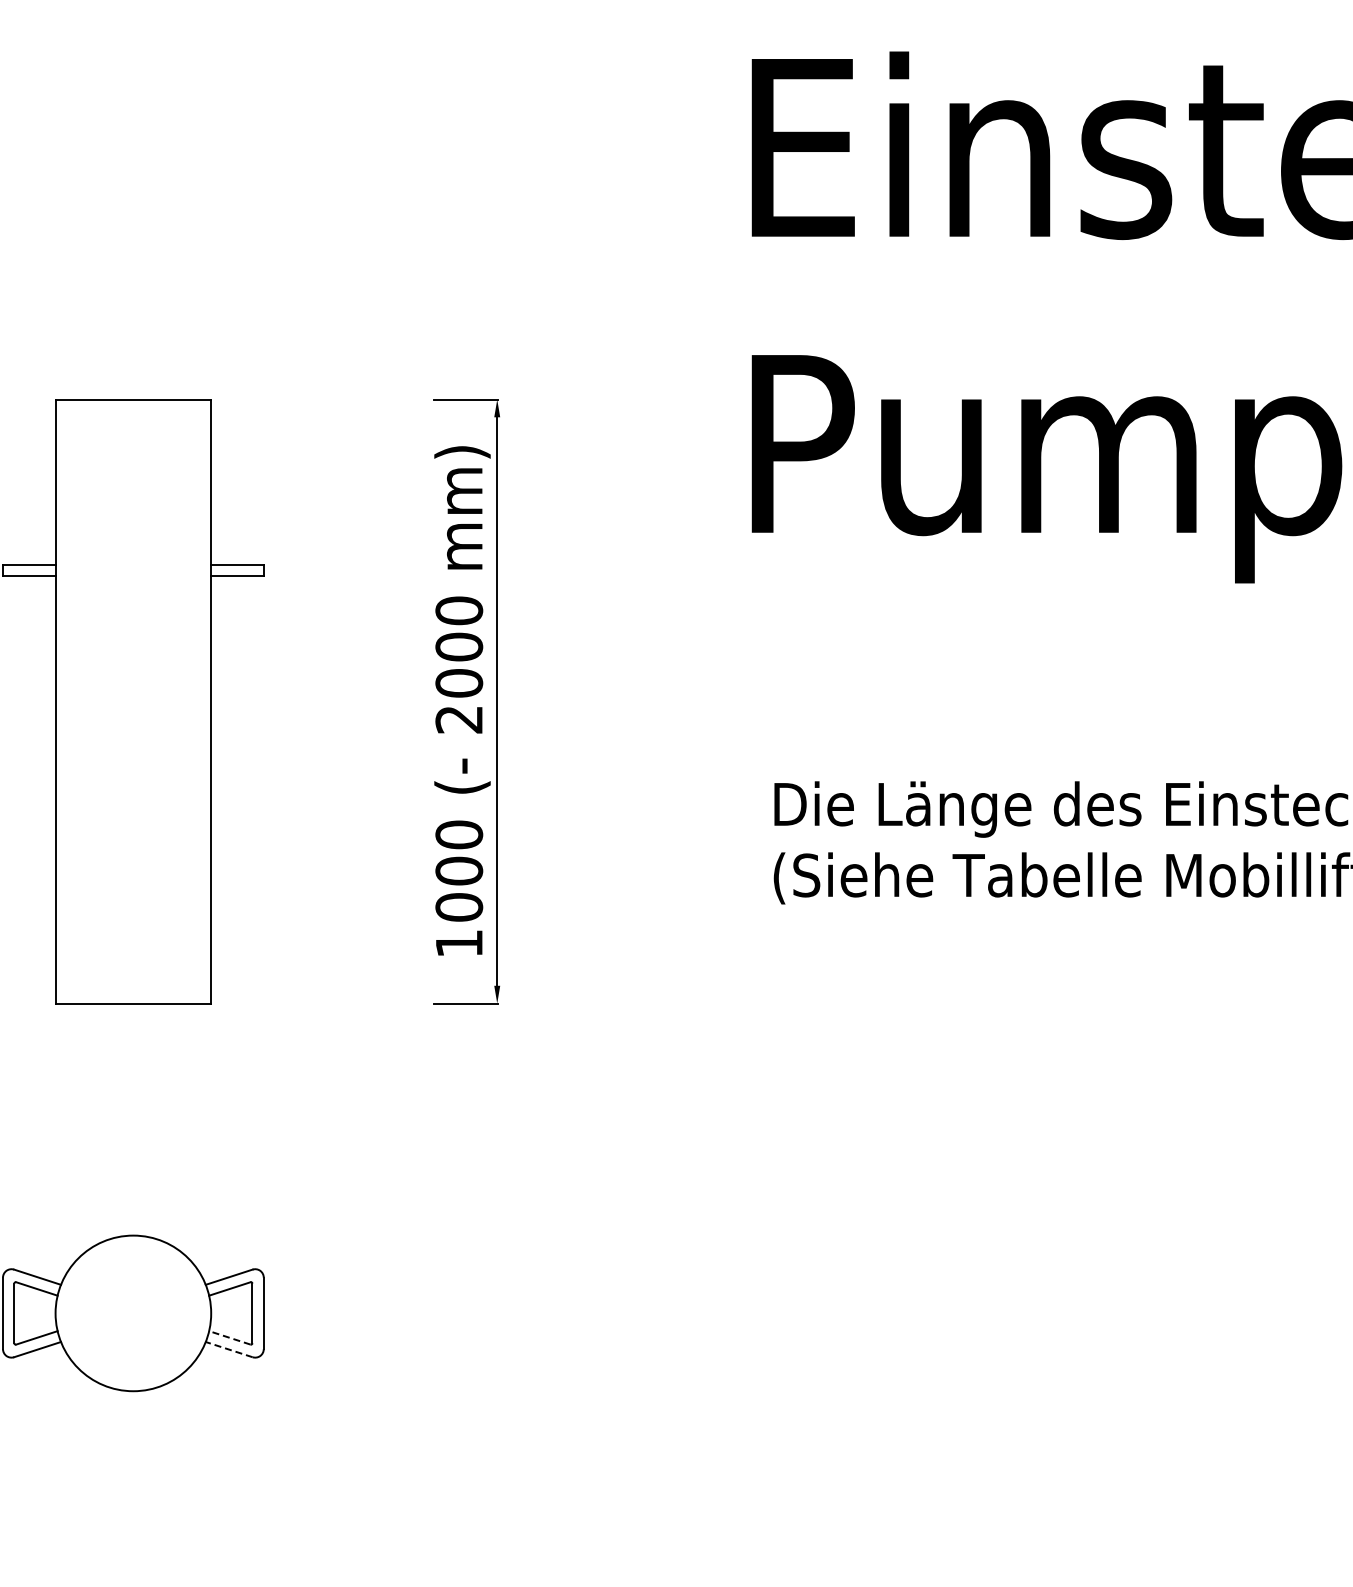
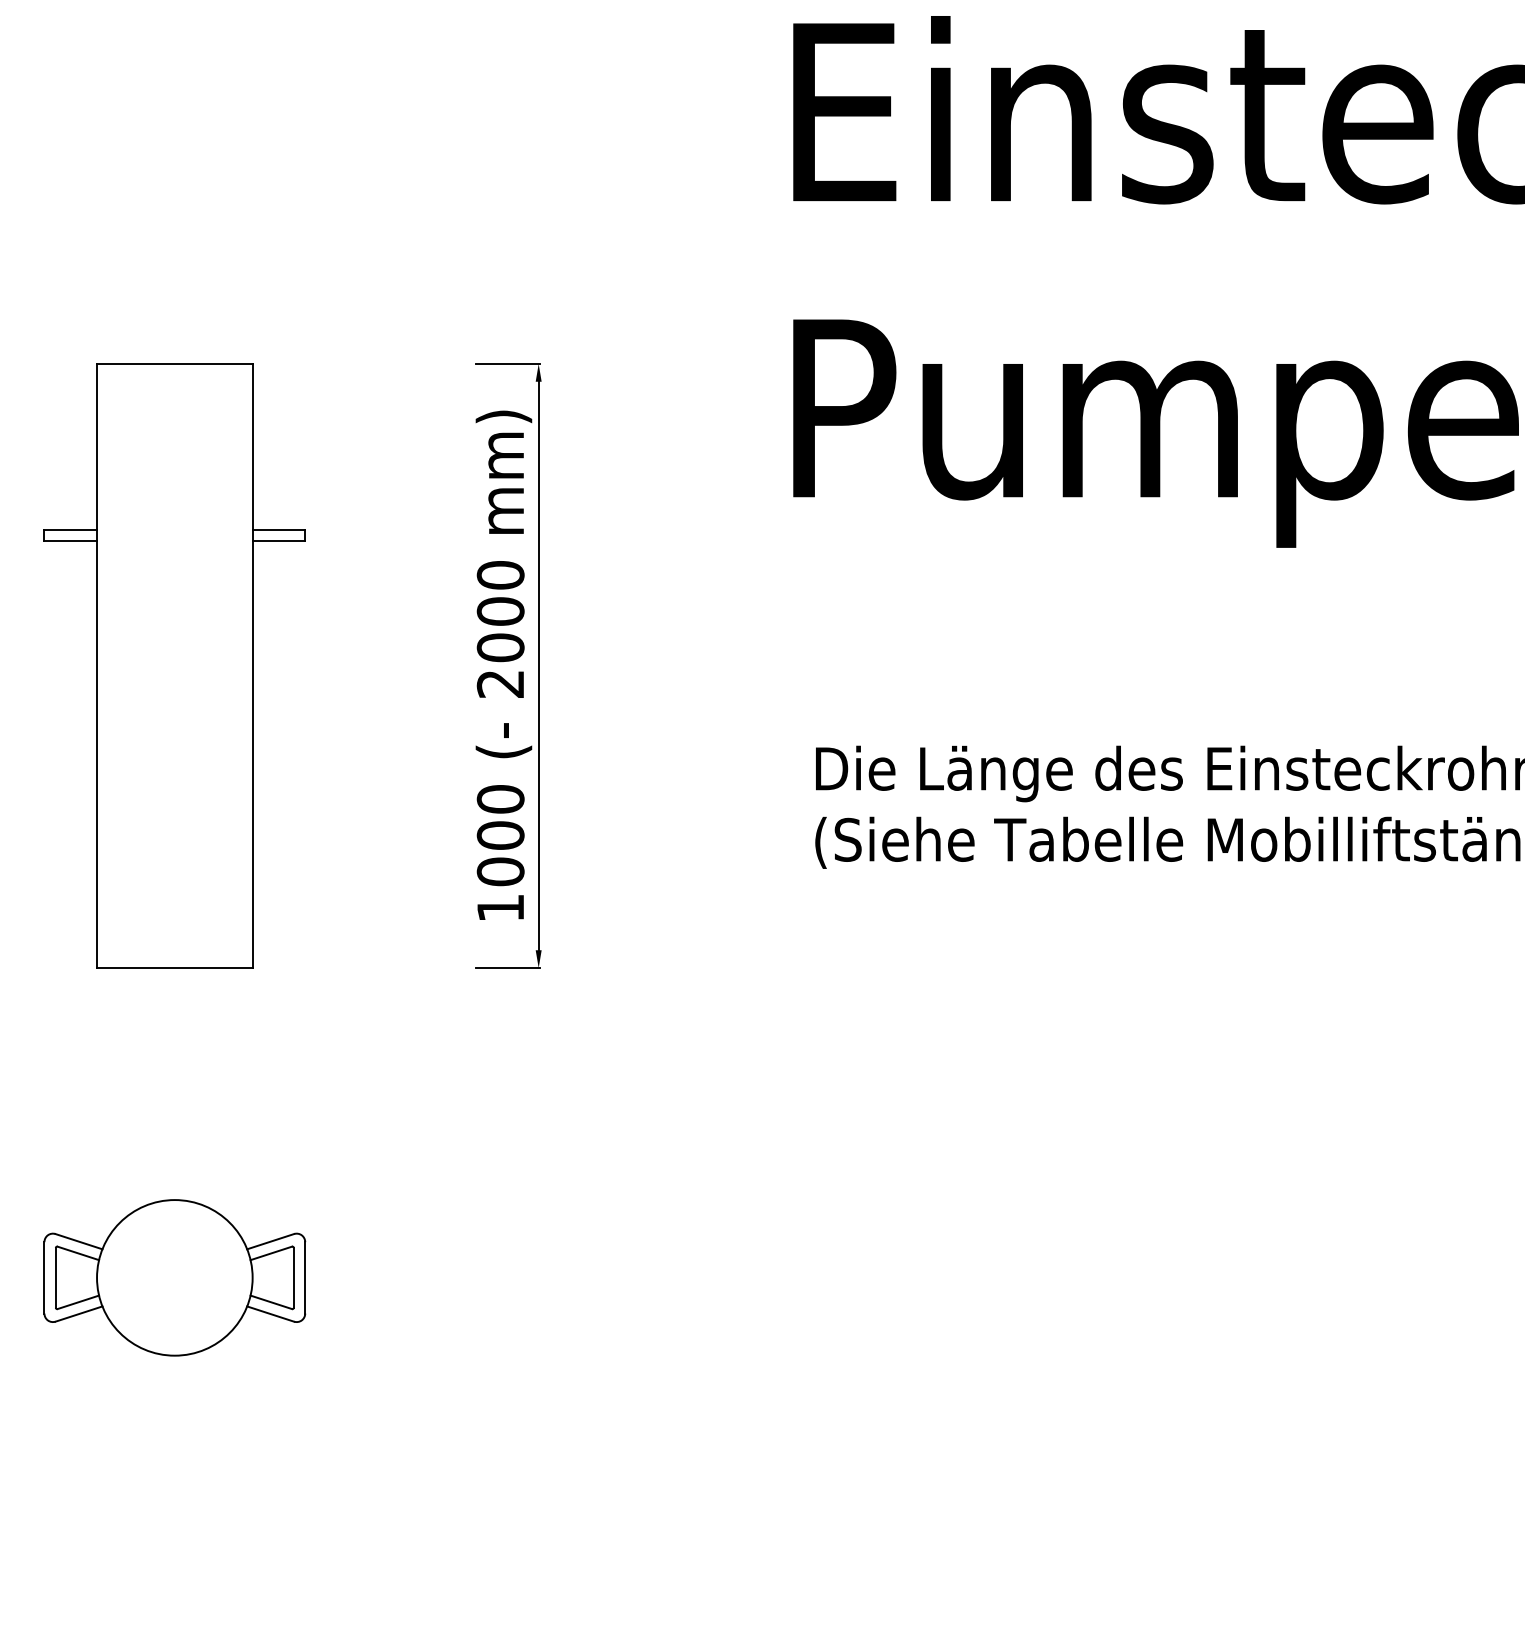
line: (230, 1338) -> (271, 1302), dashed -> solid
line: (229, 1350) -> (270, 1314), dashed -> solid

